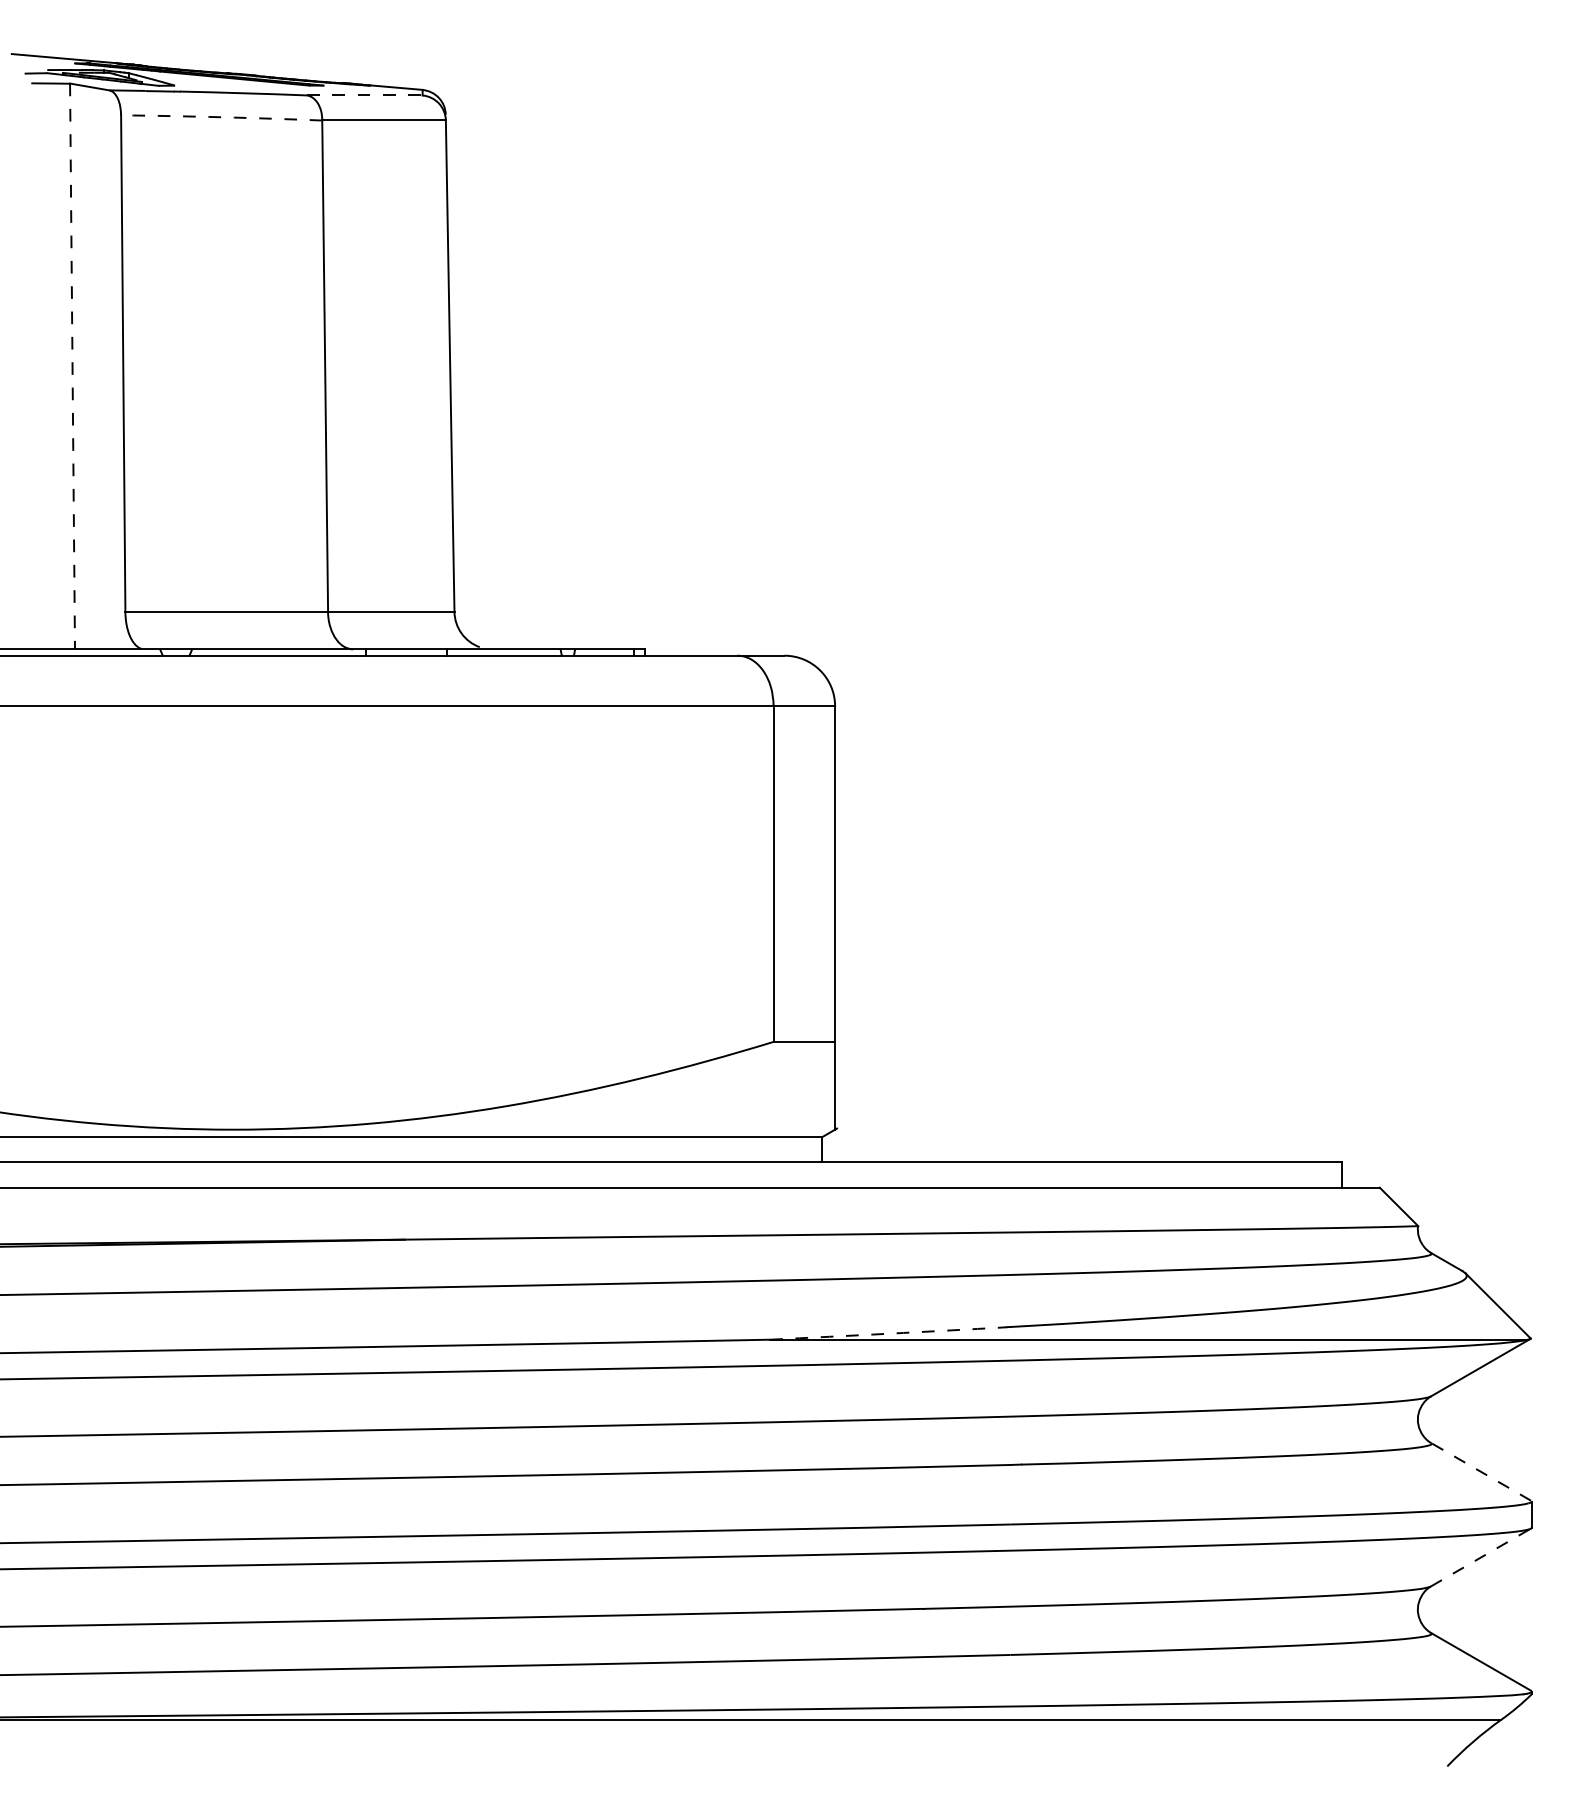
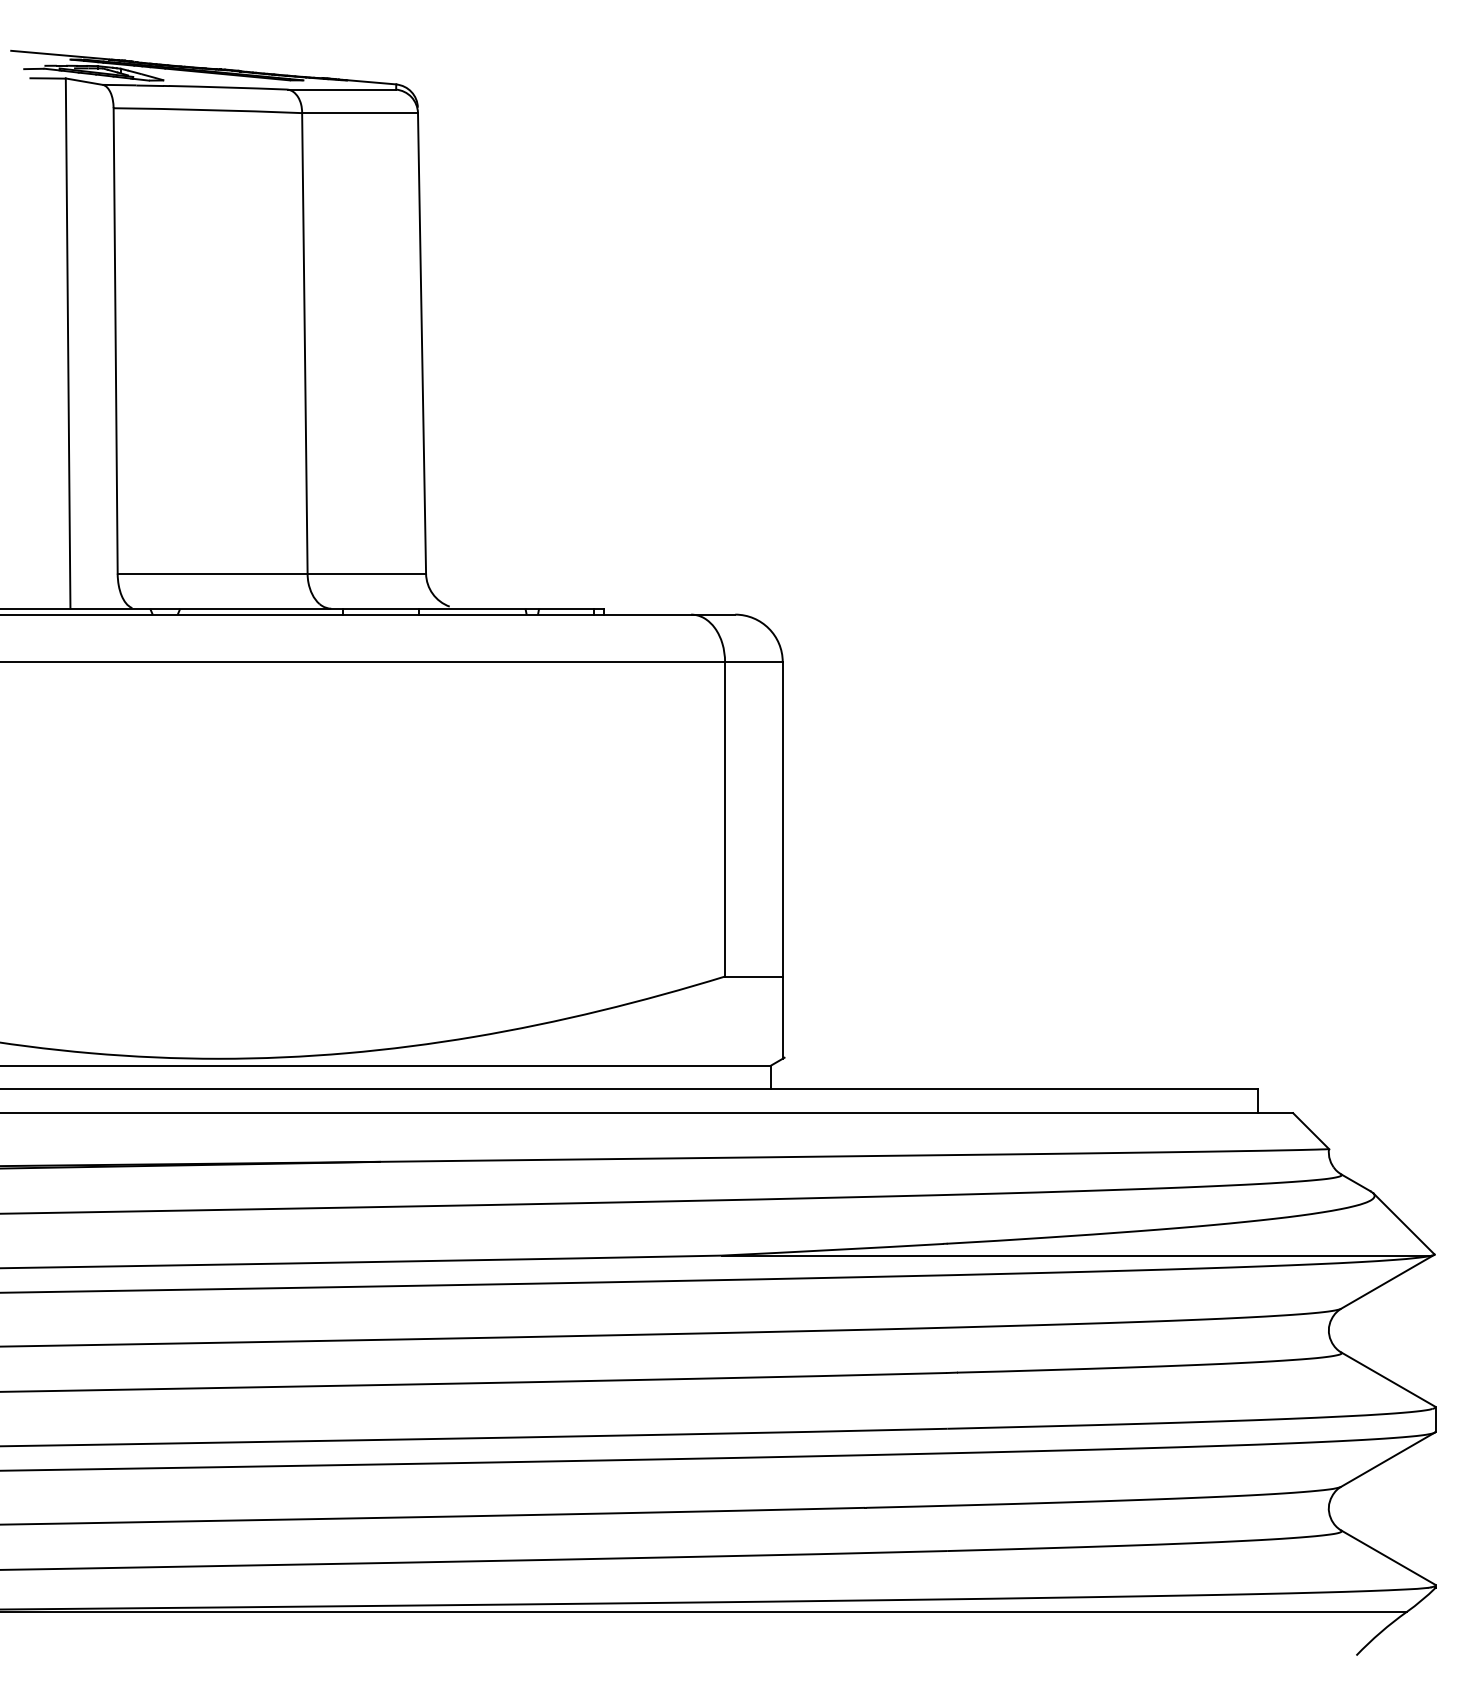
line: (364, 95) -> (341, 89), dashed -> solid
arc: (221, 117) -> (207, 110), dashed -> solid
line: (72, 366) -> (68, 343), dashed -> solid
arc: (888, 1333) -> (832, 1249), dashed -> solid
line: (1480, 1471) -> (1387, 1379), dashed -> solid
line: (1480, 1557) -> (1387, 1459), dashed -> solid

